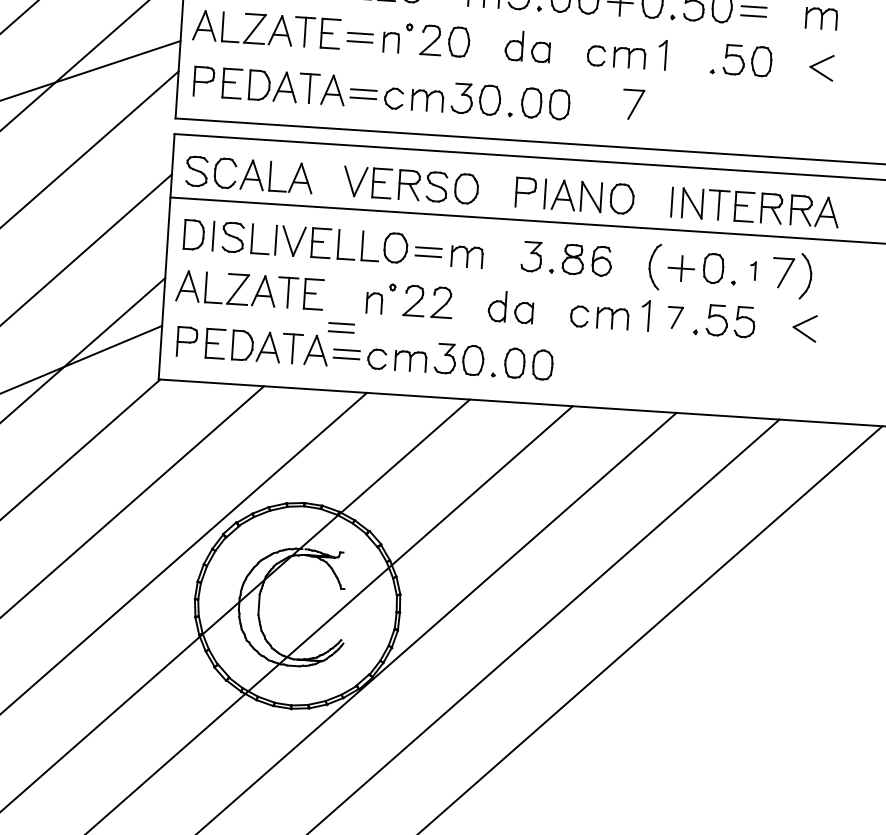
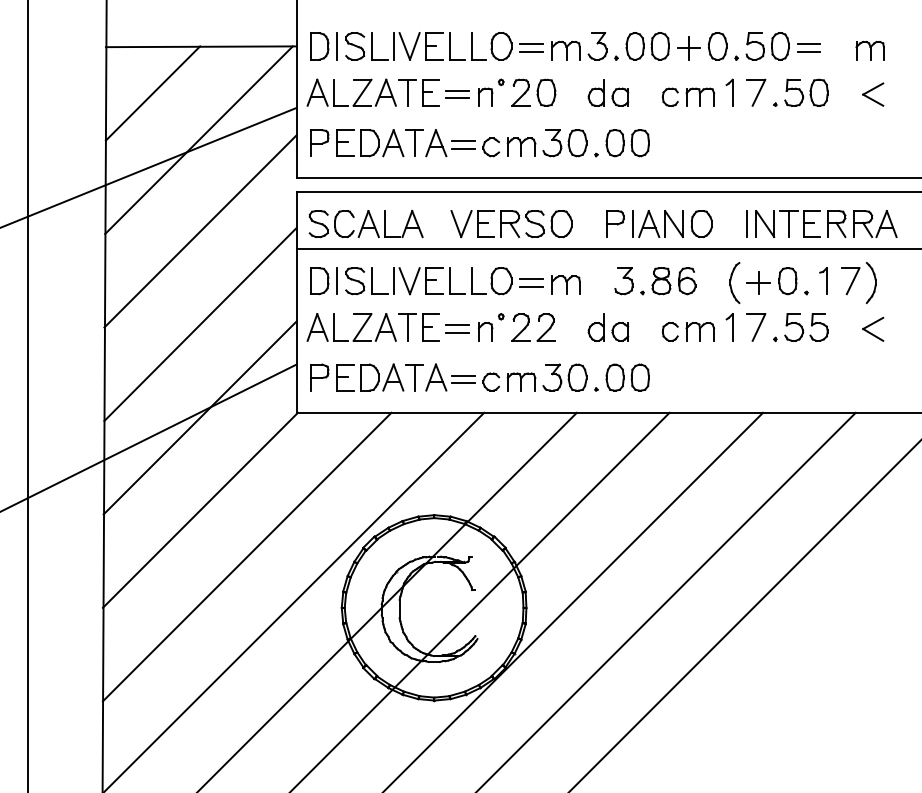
part: (633, 104) -> (756, 92), moved
part: (753, 270) -> (823, 280), size x1.67
part: (675, 317) -> (756, 327), size x1.43
part: (341, 327) -> (457, 328), moved

